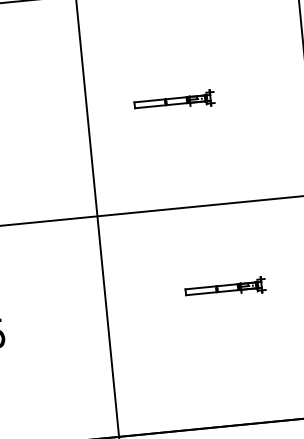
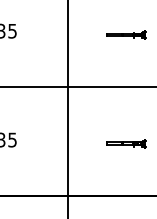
part: (173, 100) -> (126, 34), moved
part: (224, 287) -> (126, 143), moved

